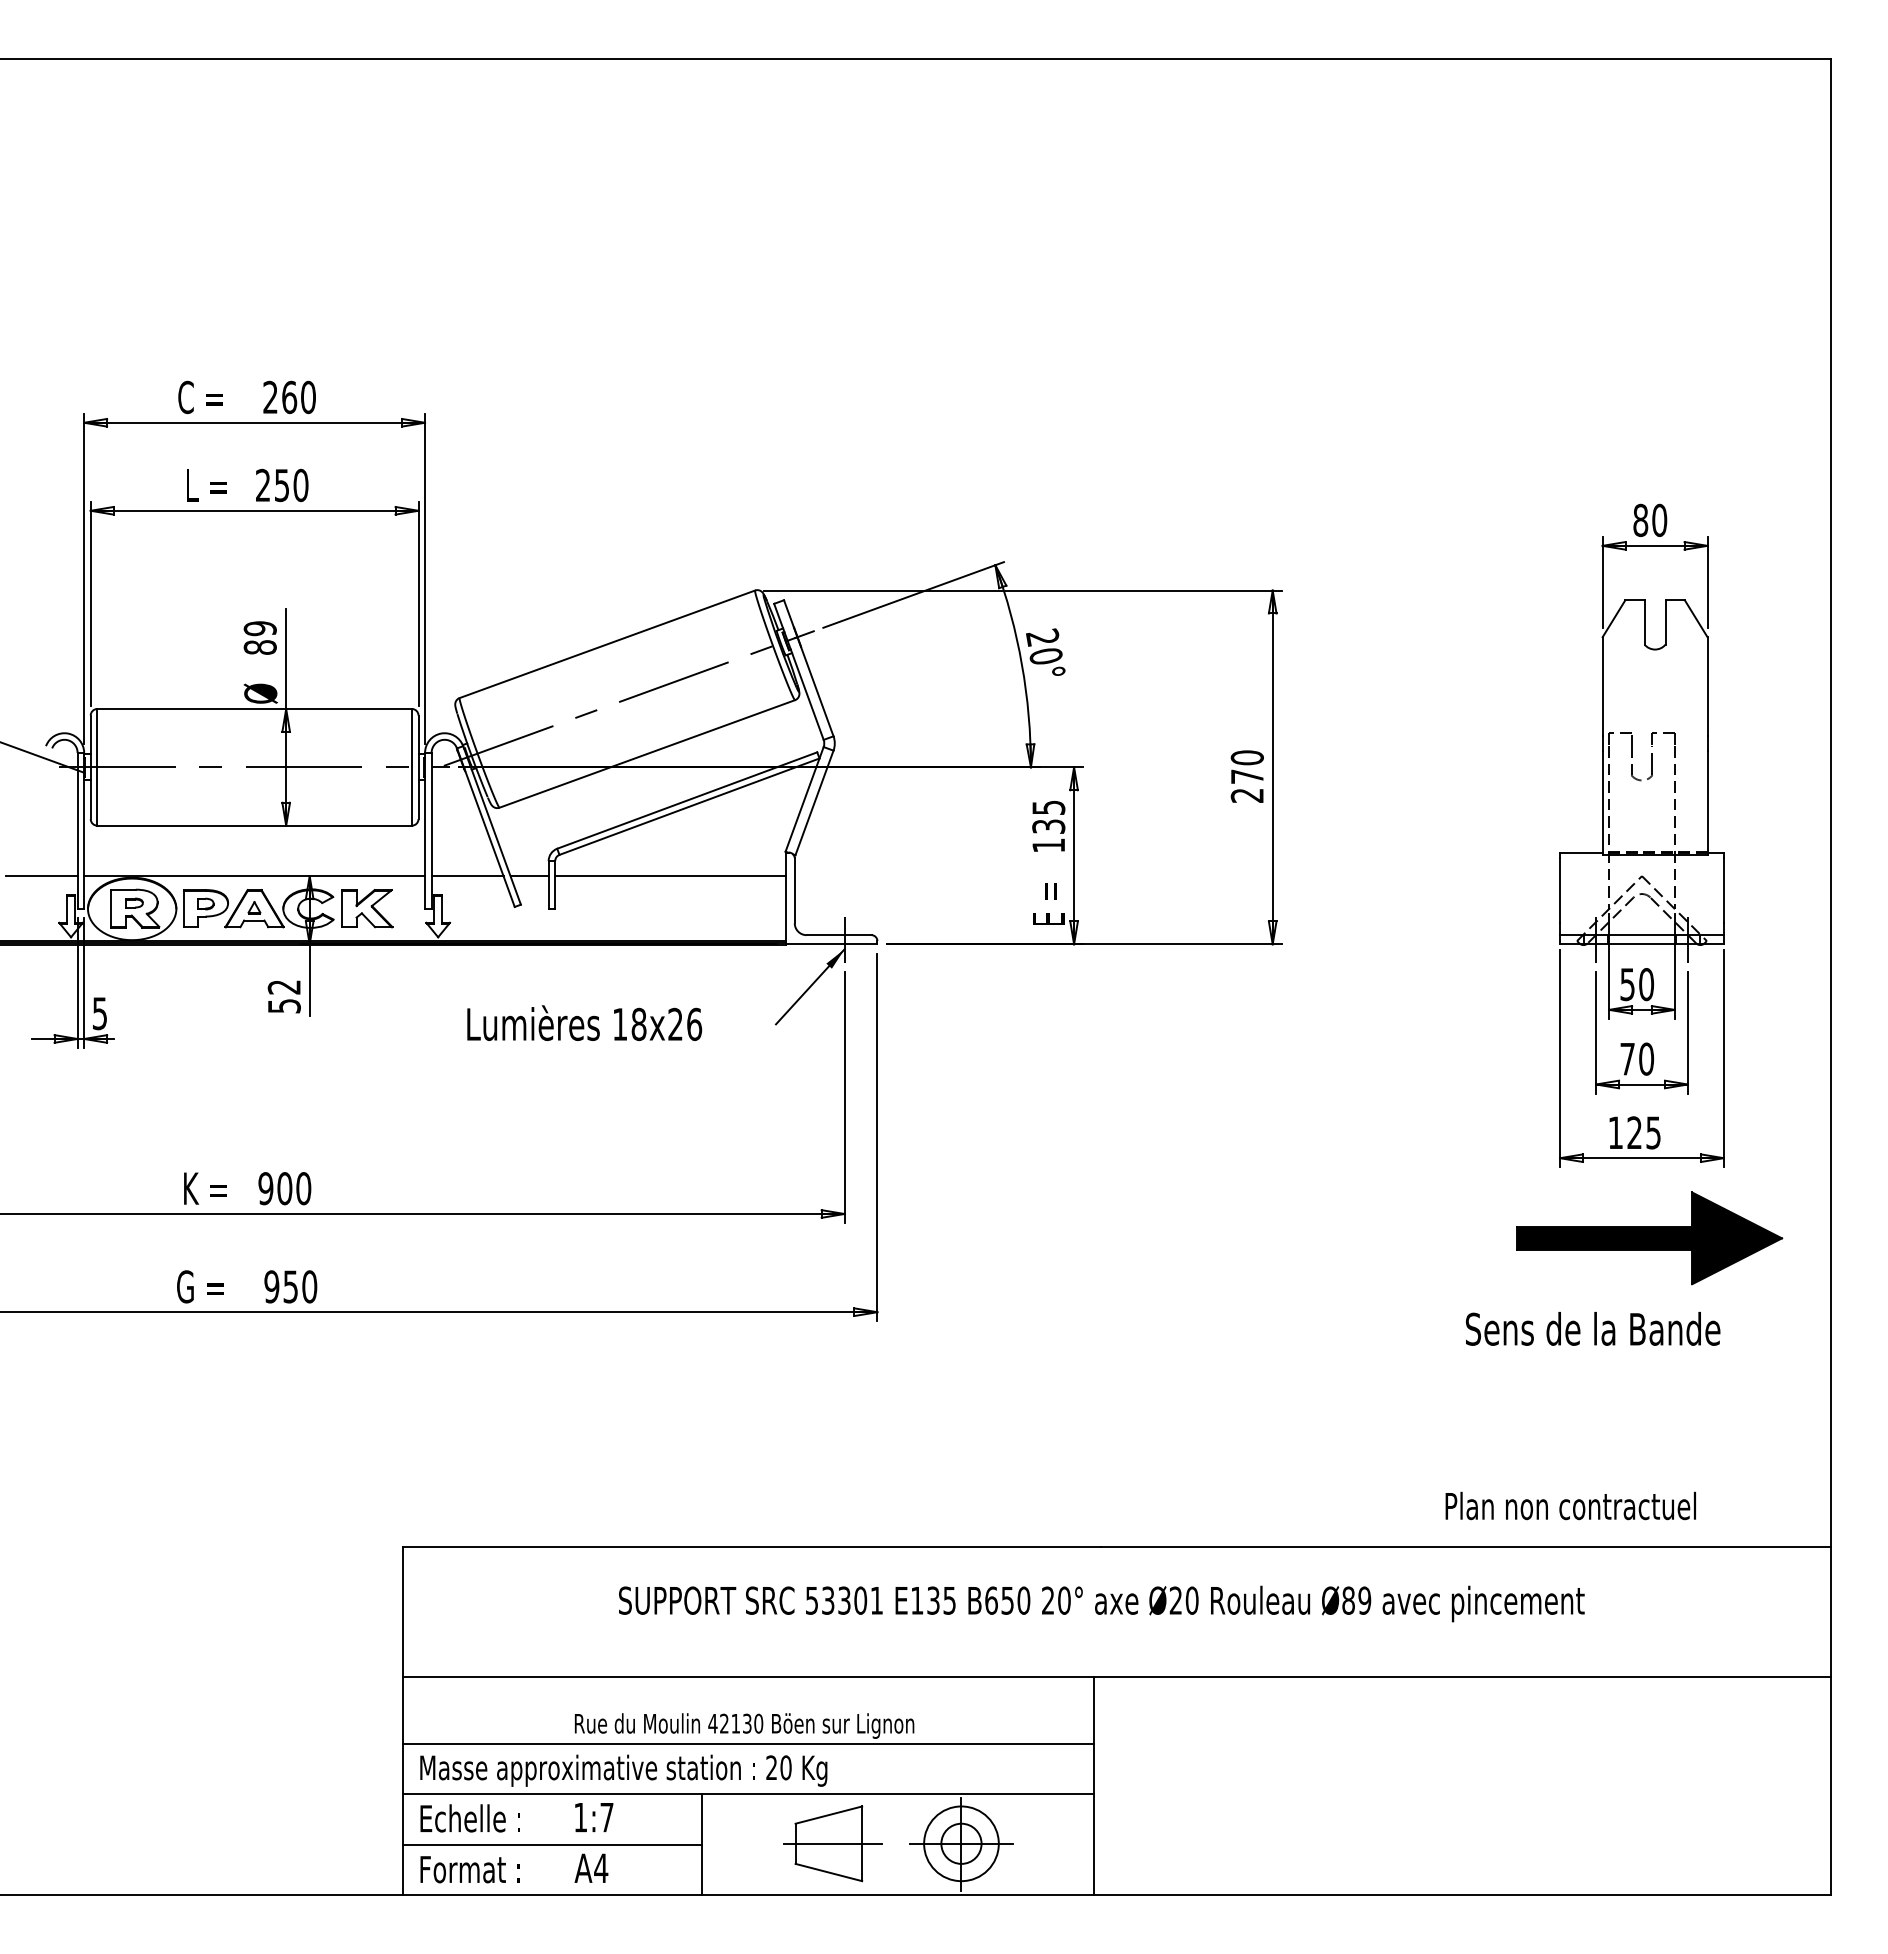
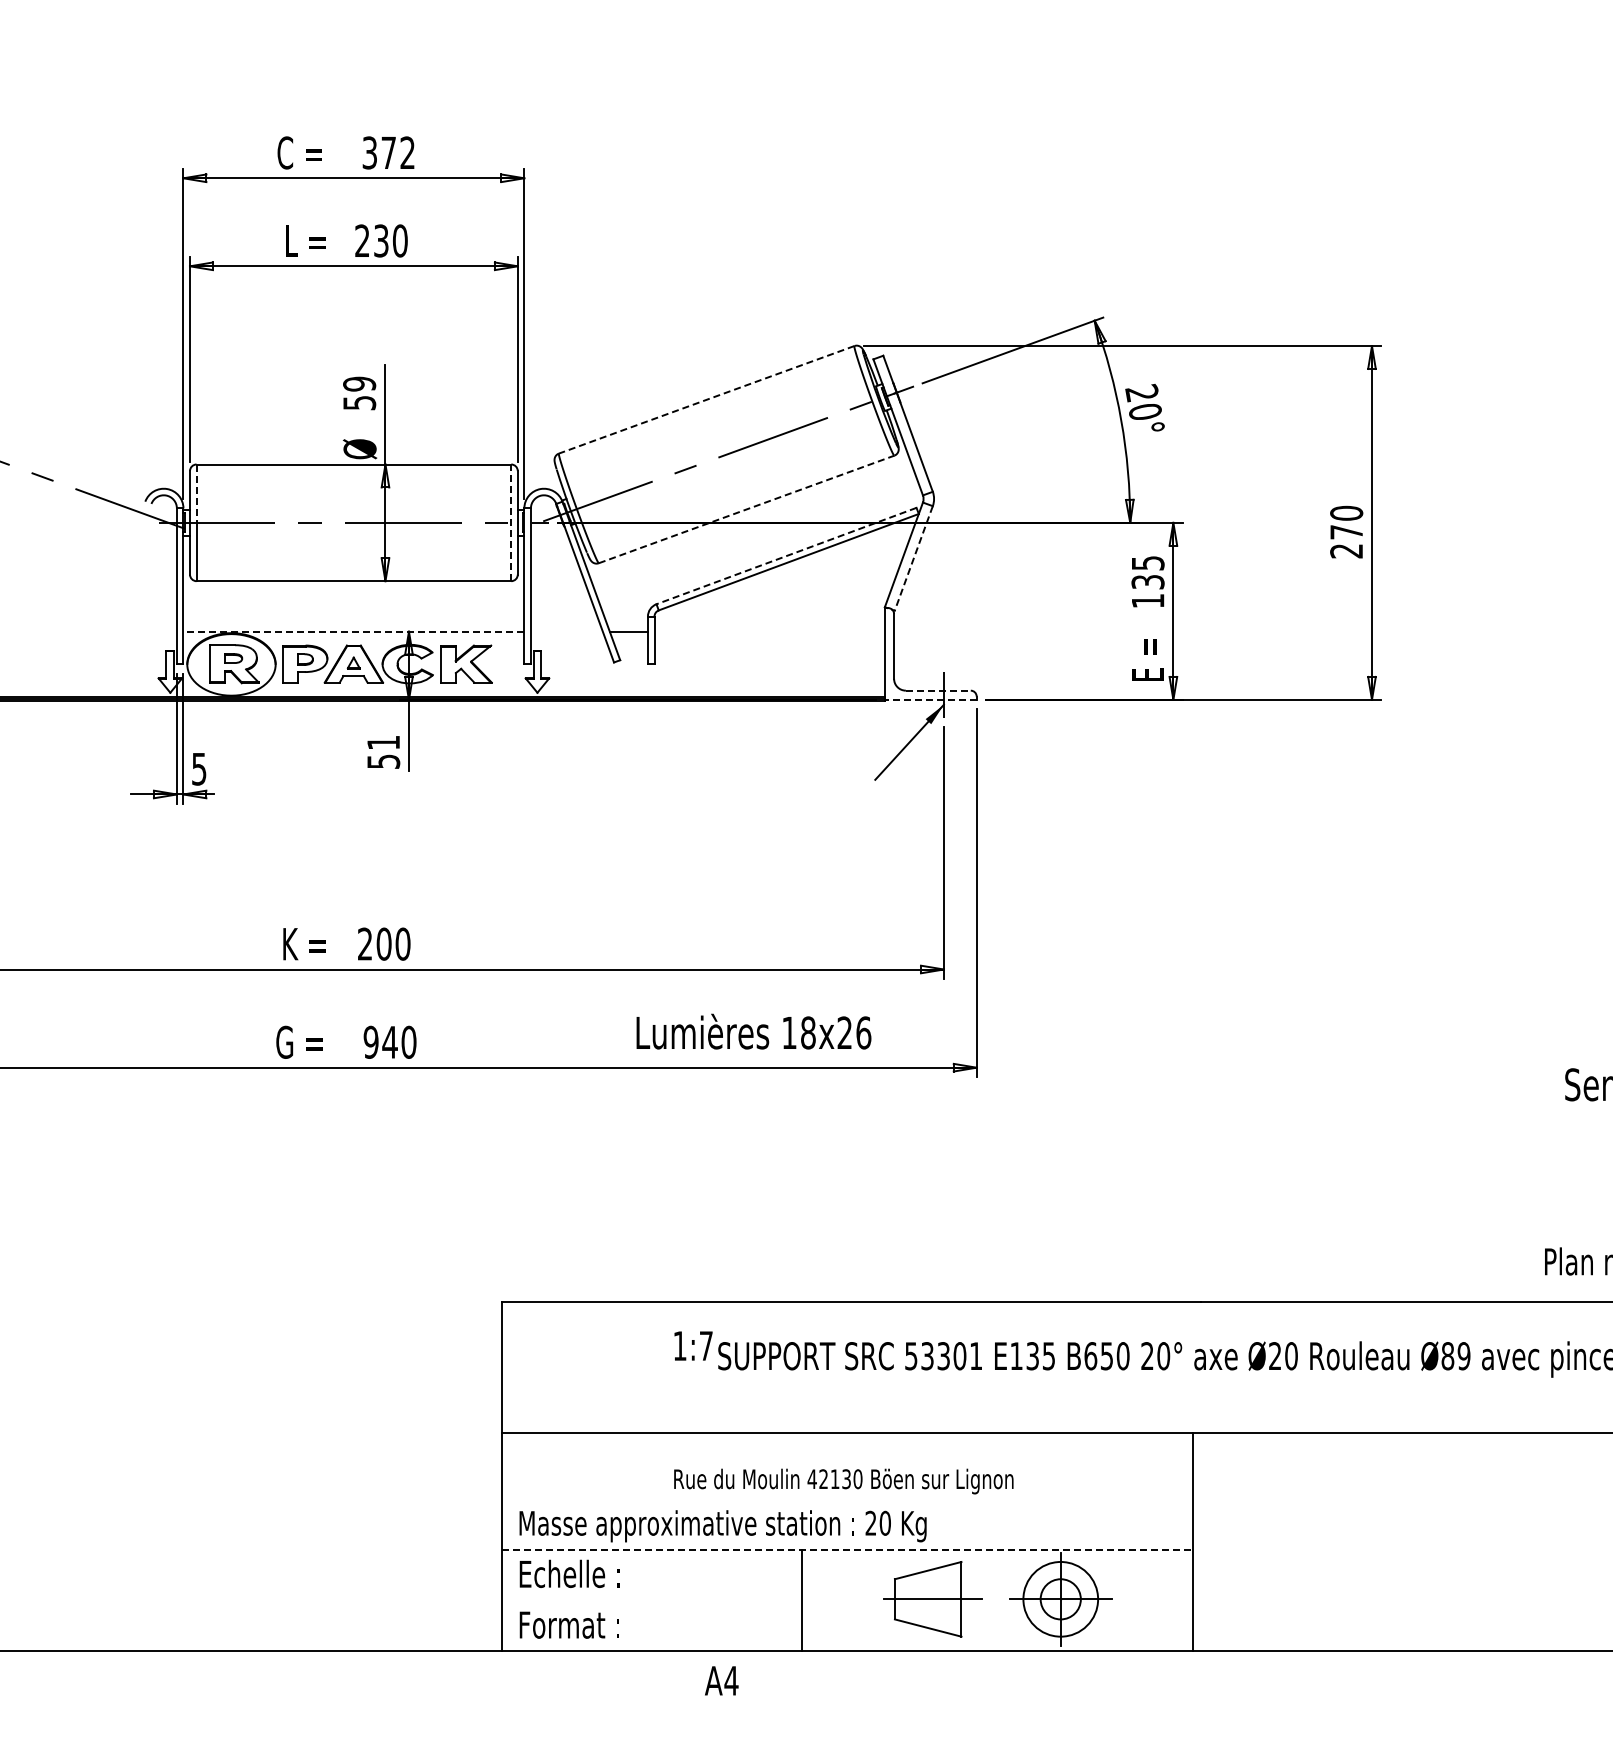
text: (289, 397) -> (388, 153), 260 -> 372
text: (282, 484) -> (381, 240), 250 -> 230
line: (606, 644) -> (705, 400), solid -> dashed
text: (259, 647) -> (358, 403), 89 -> 59
line: (97, 738) -> (196, 494), solid -> dashed
line: (647, 753) -> (746, 509), solid -> dashed
line: (411, 766) -> (510, 522), solid -> dashed
line: (687, 800) -> (786, 556), solid -> dashed
line: (814, 802) -> (913, 558), solid -> dashed
line: (41, 876) -> (140, 632), removed
line: (254, 876) -> (353, 632), solid -> dashed
line: (467, 876) -> (566, 632), removed
line: (670, 876) -> (769, 632), removed
line: (839, 935) -> (938, 691), solid -> dashed
line: (831, 944) -> (930, 700), solid -> dashed
text: (283, 987) -> (382, 743), 52 -> 51
text: (584, 1022) -> (753, 1031), moved
text: (265, 1188) -> (364, 944), 900 -> 200
text: (290, 1286) -> (389, 1042), 950 -> 940
line: (748, 1743) -> (847, 1499), removed
line: (749, 1794) -> (848, 1550), solid -> dashed
text: (594, 1817) -> (693, 1346), moved
line: (552, 1844) -> (651, 1600), removed
text: (591, 1867) -> (721, 1680), moved

